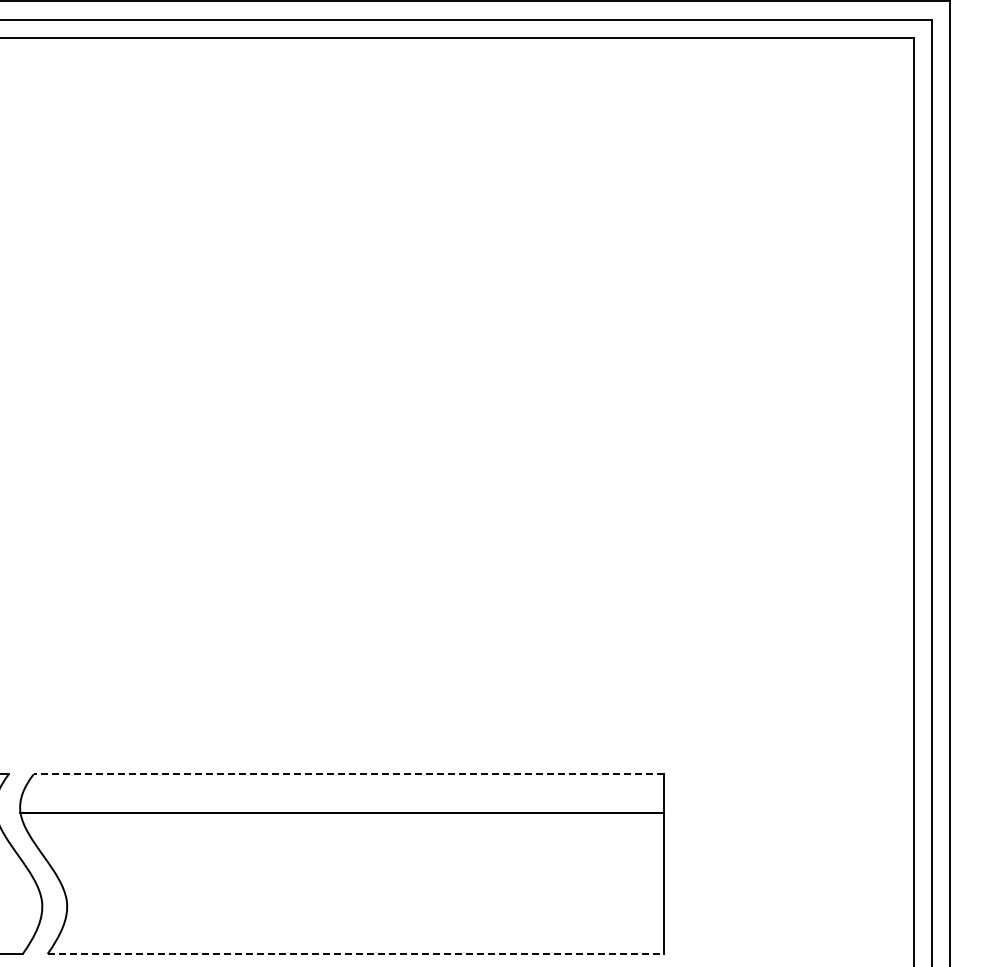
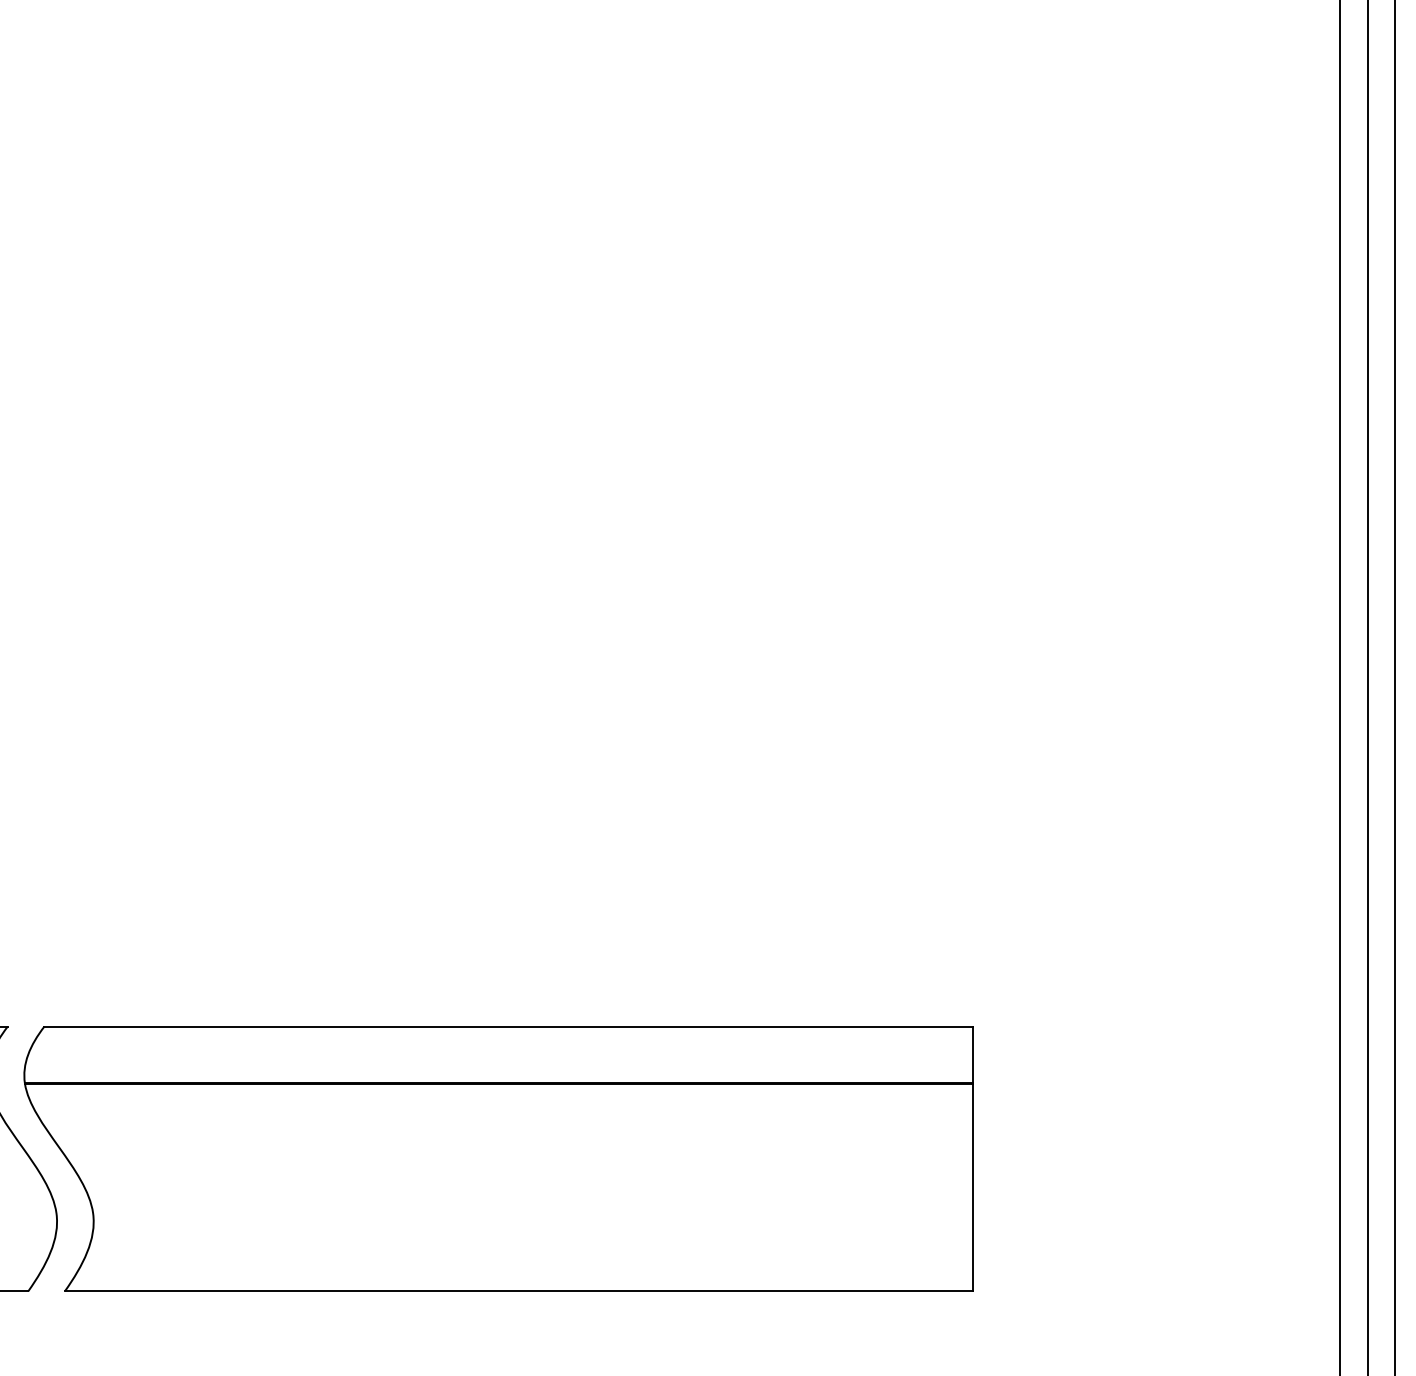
line: (348, 774) -> (508, 1026), dashed -> solid
line: (356, 953) -> (519, 1290), dashed -> solid

